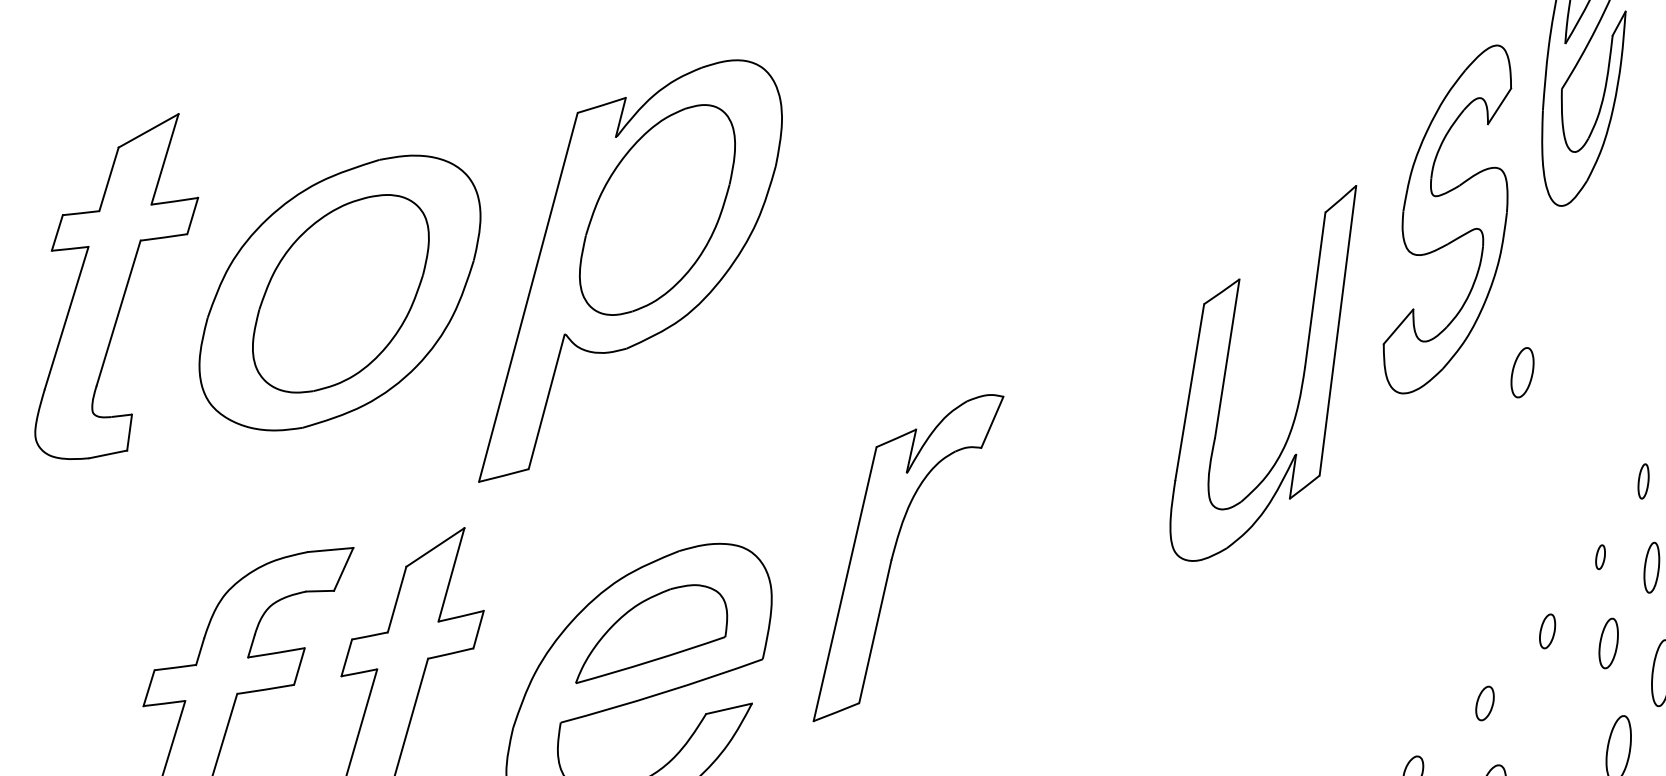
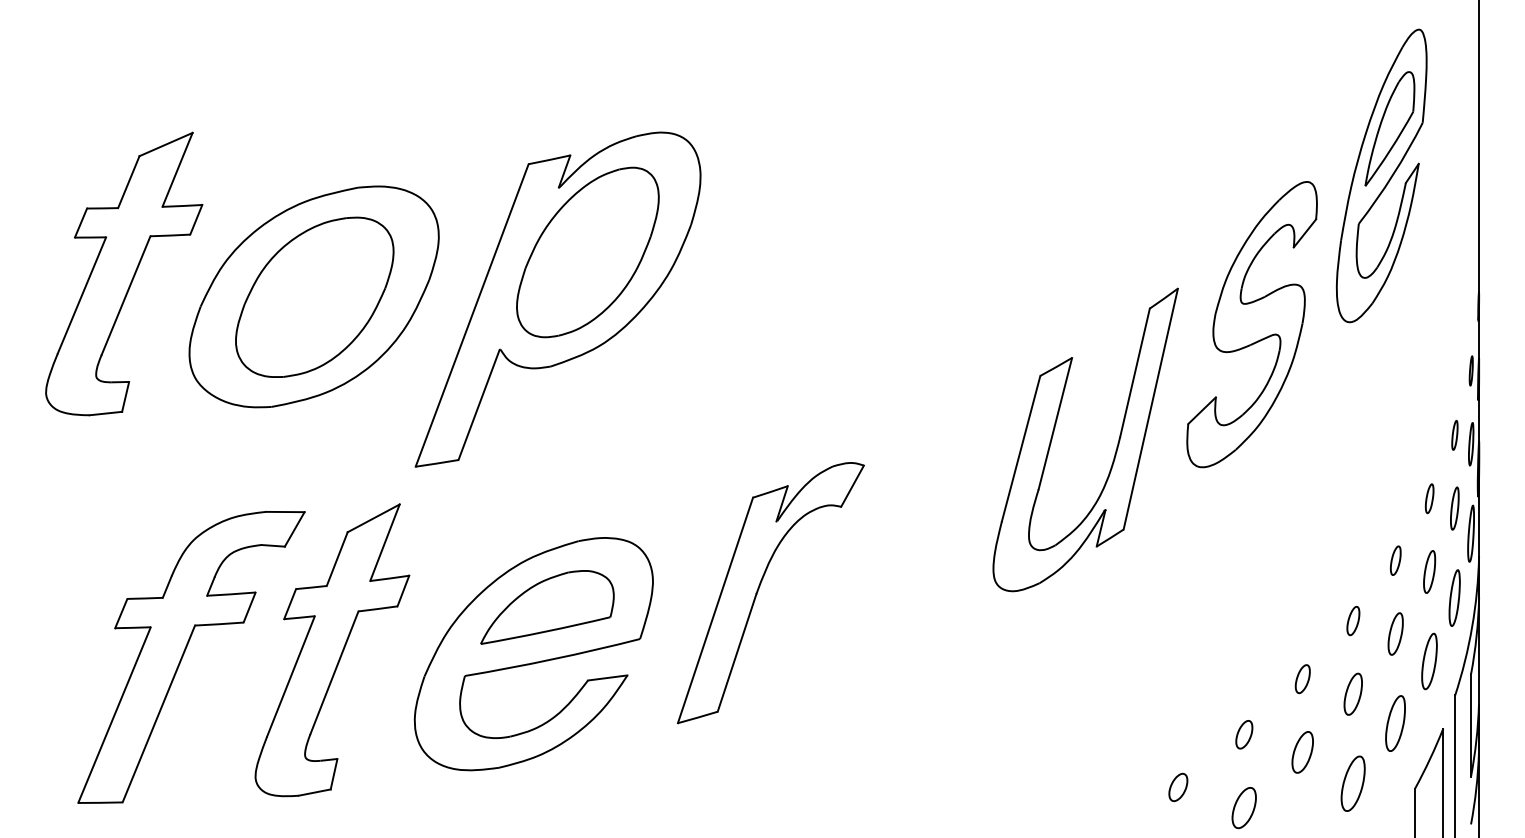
part: (1522, 372) -> (1302, 752), moved
part: (894, 554) -> (759, 589), moved
part: (1600, 556) -> (1353, 620), size x1.43

